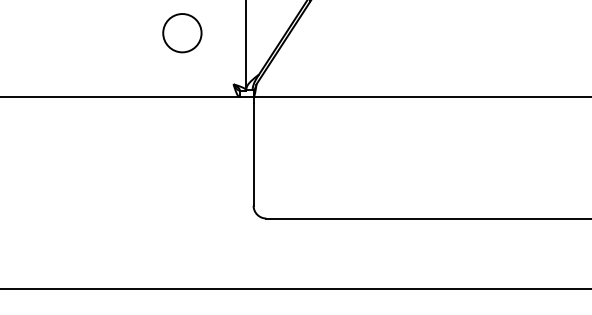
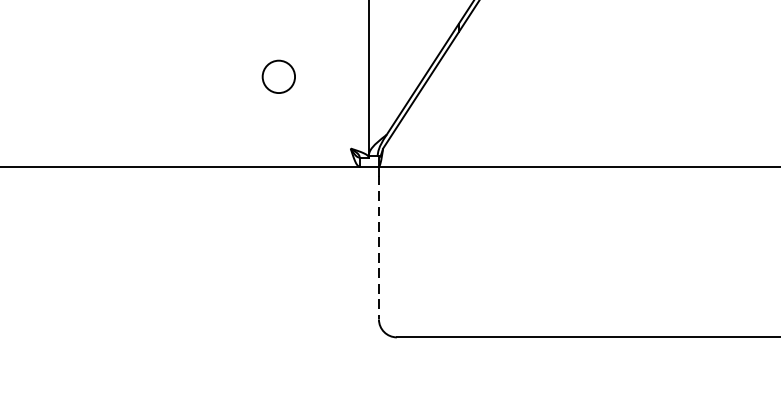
circle: (182, 33) -> (278, 77), size x0.6
line: (253, 155) -> (378, 248), solid -> dashed

